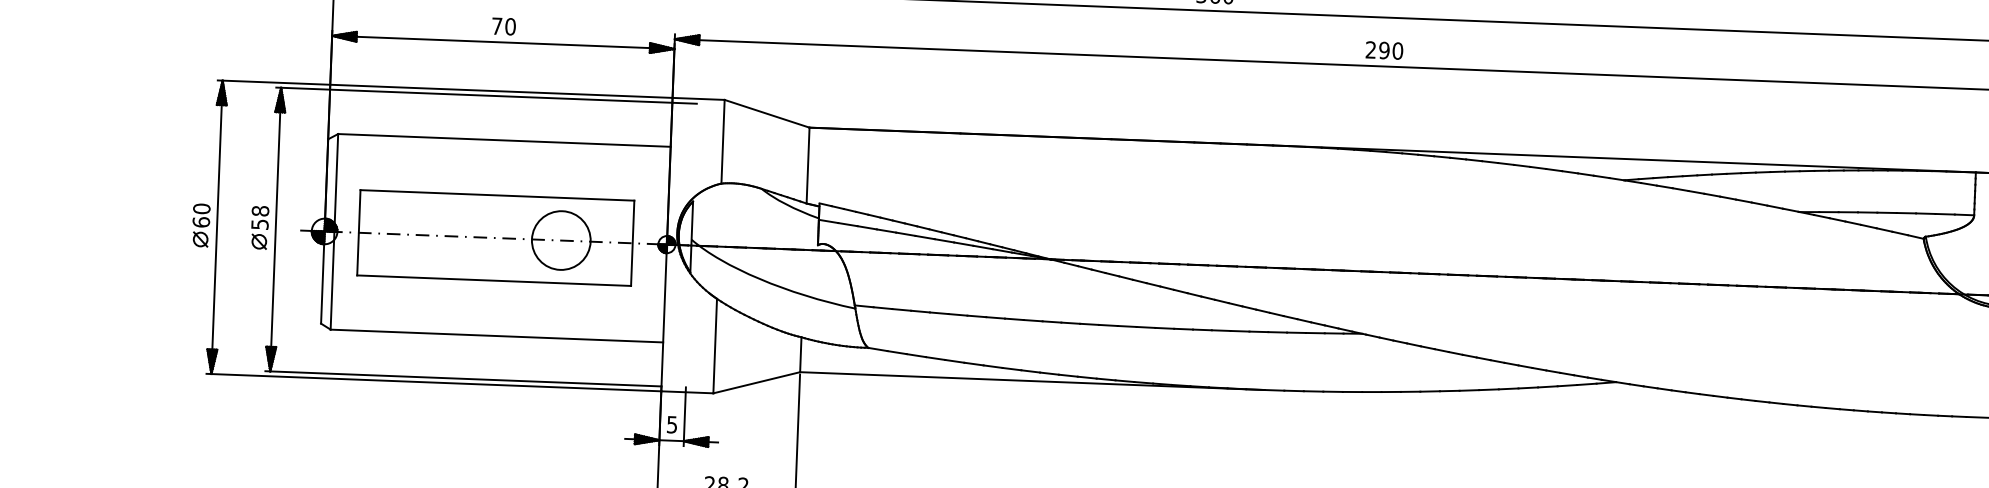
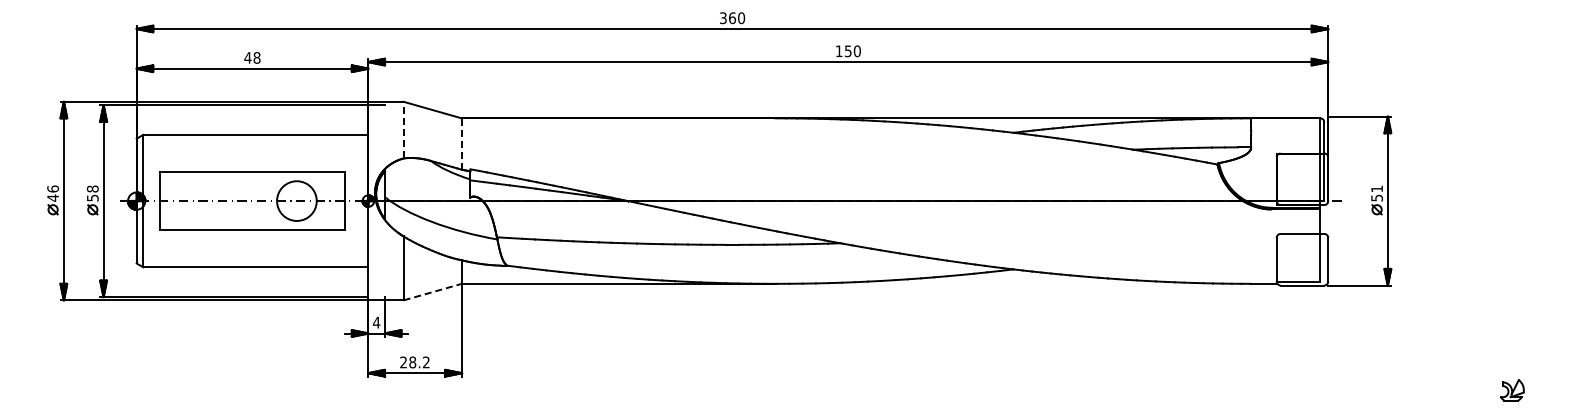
text: (503, 25) -> (252, 57), 70 -> 48
text: (1377, 49) -> (843, 50), 290 -> 150
line: (722, 140) -> (403, 129), solid -> dashed
line: (807, 166) -> (461, 144), solid -> dashed
text: (200, 215) -> (52, 193), 60 -> 46
line: (758, 381) -> (433, 291), solid -> dashed
text: (672, 424) -> (376, 322), 5 -> 4

